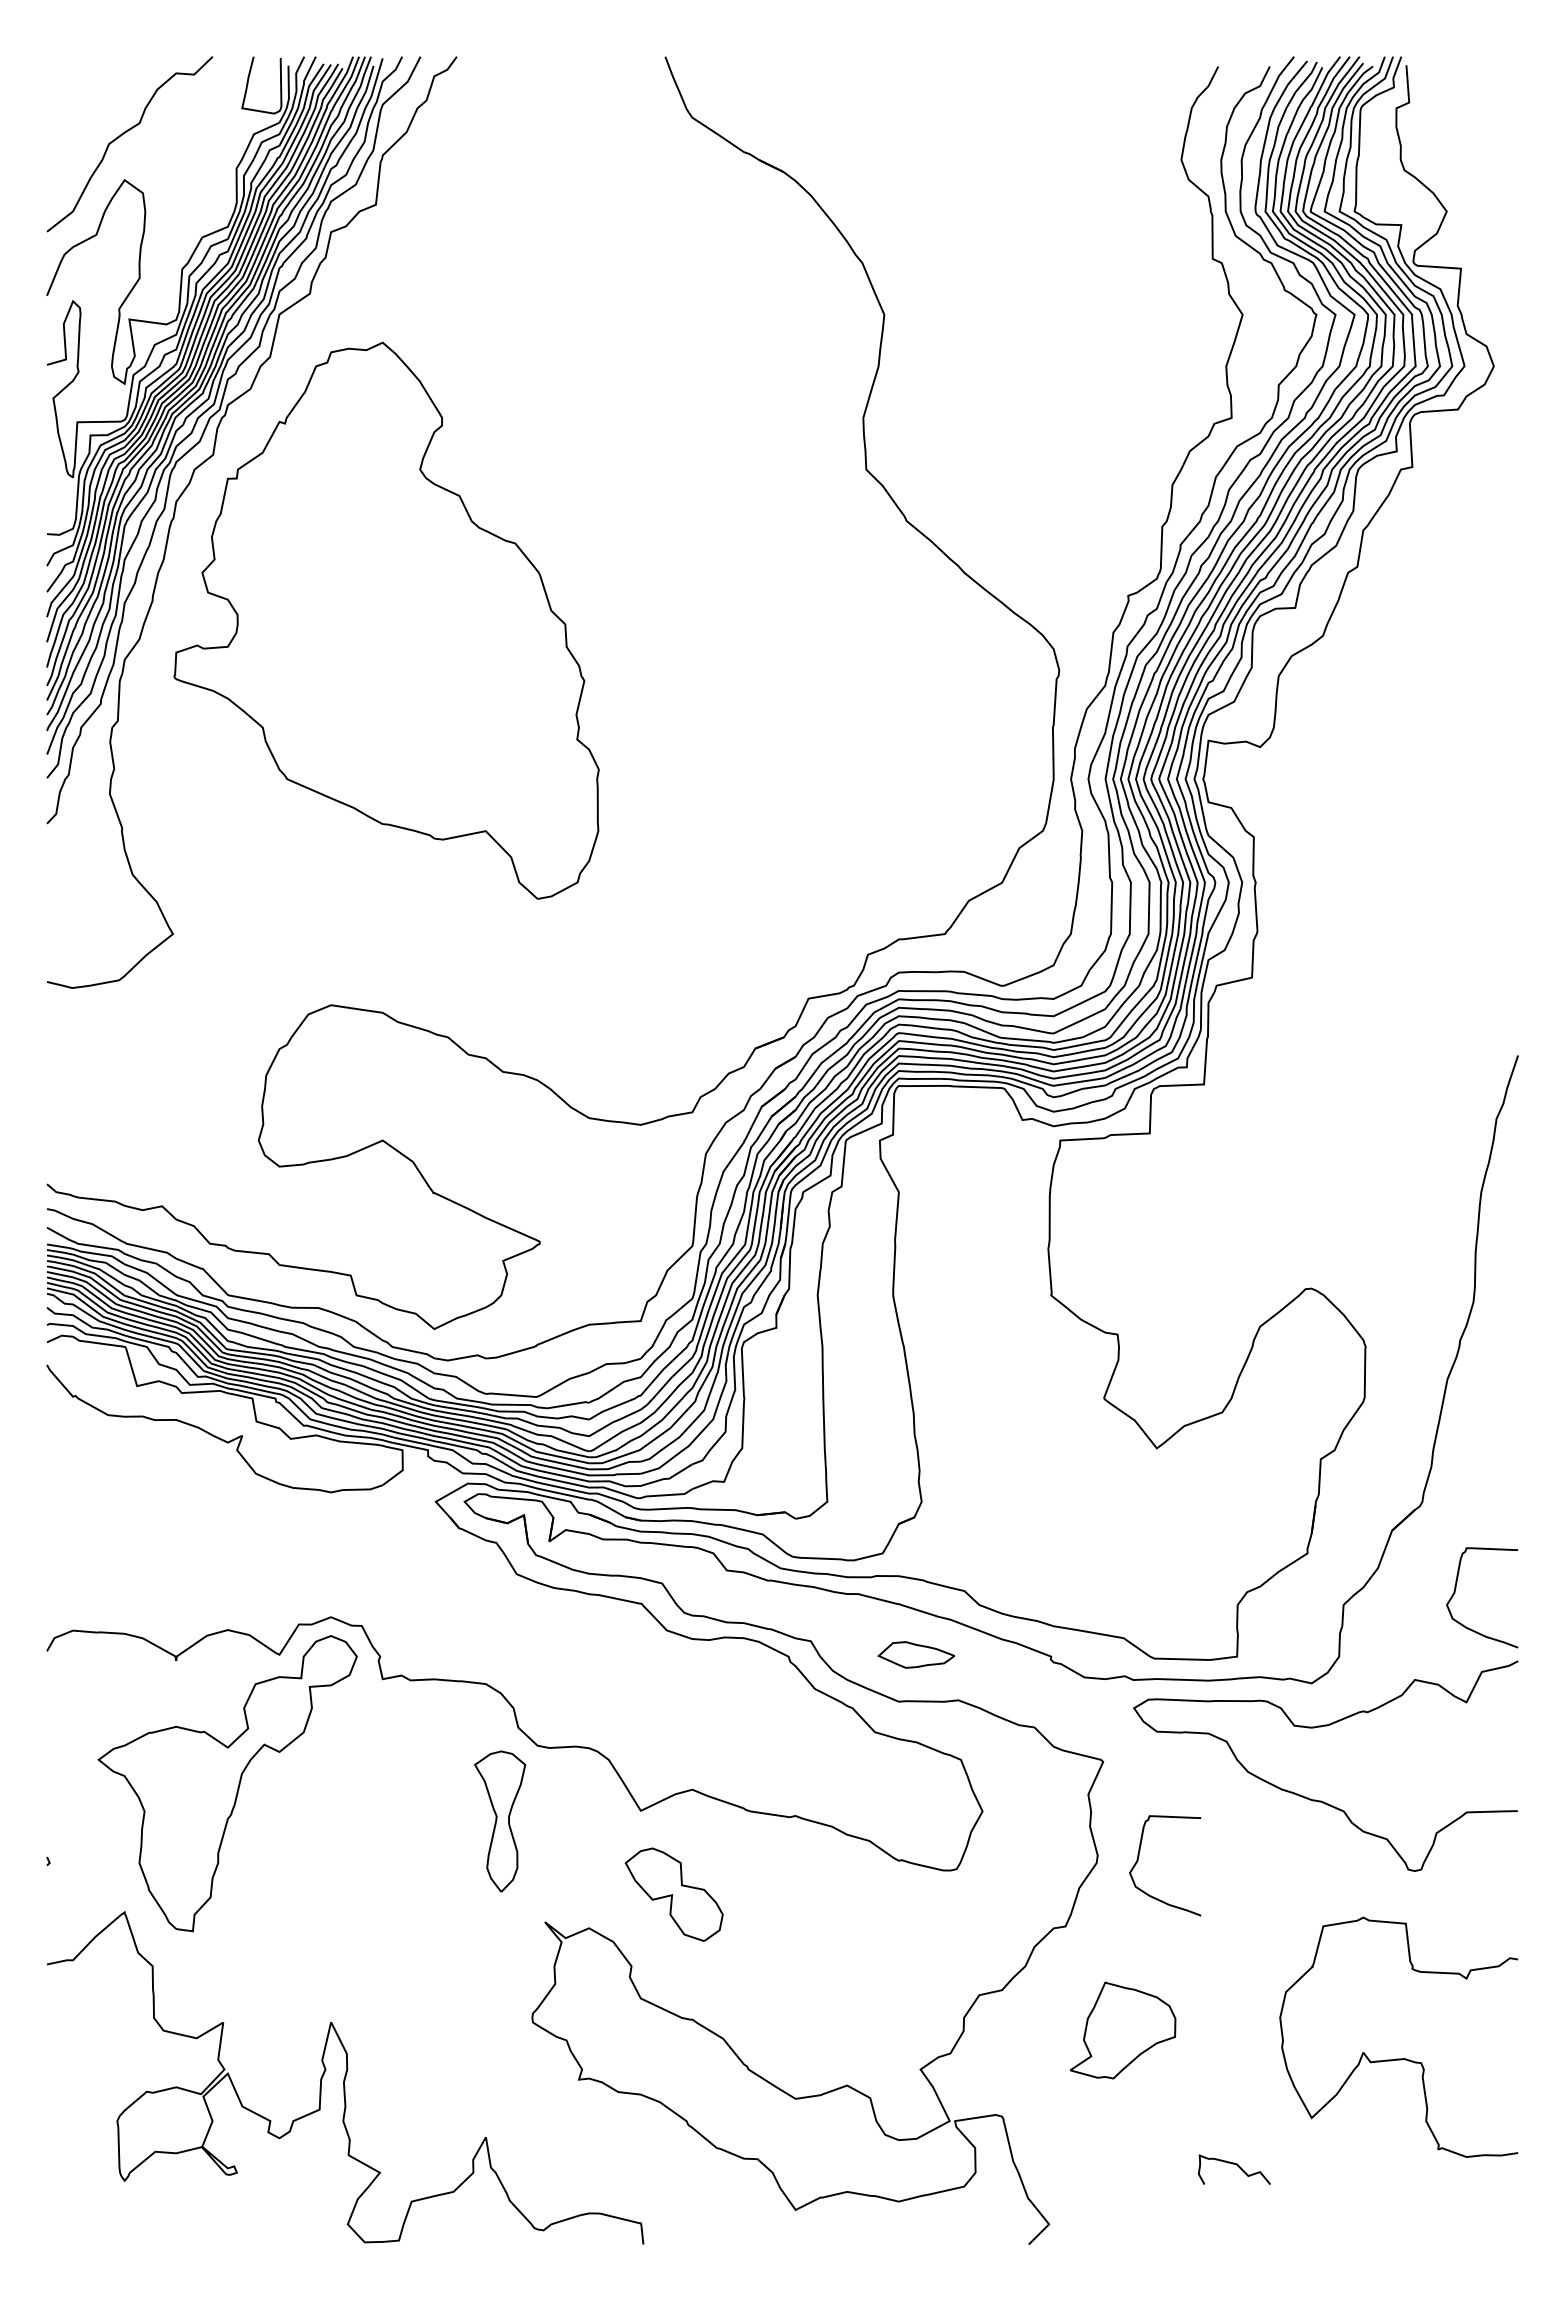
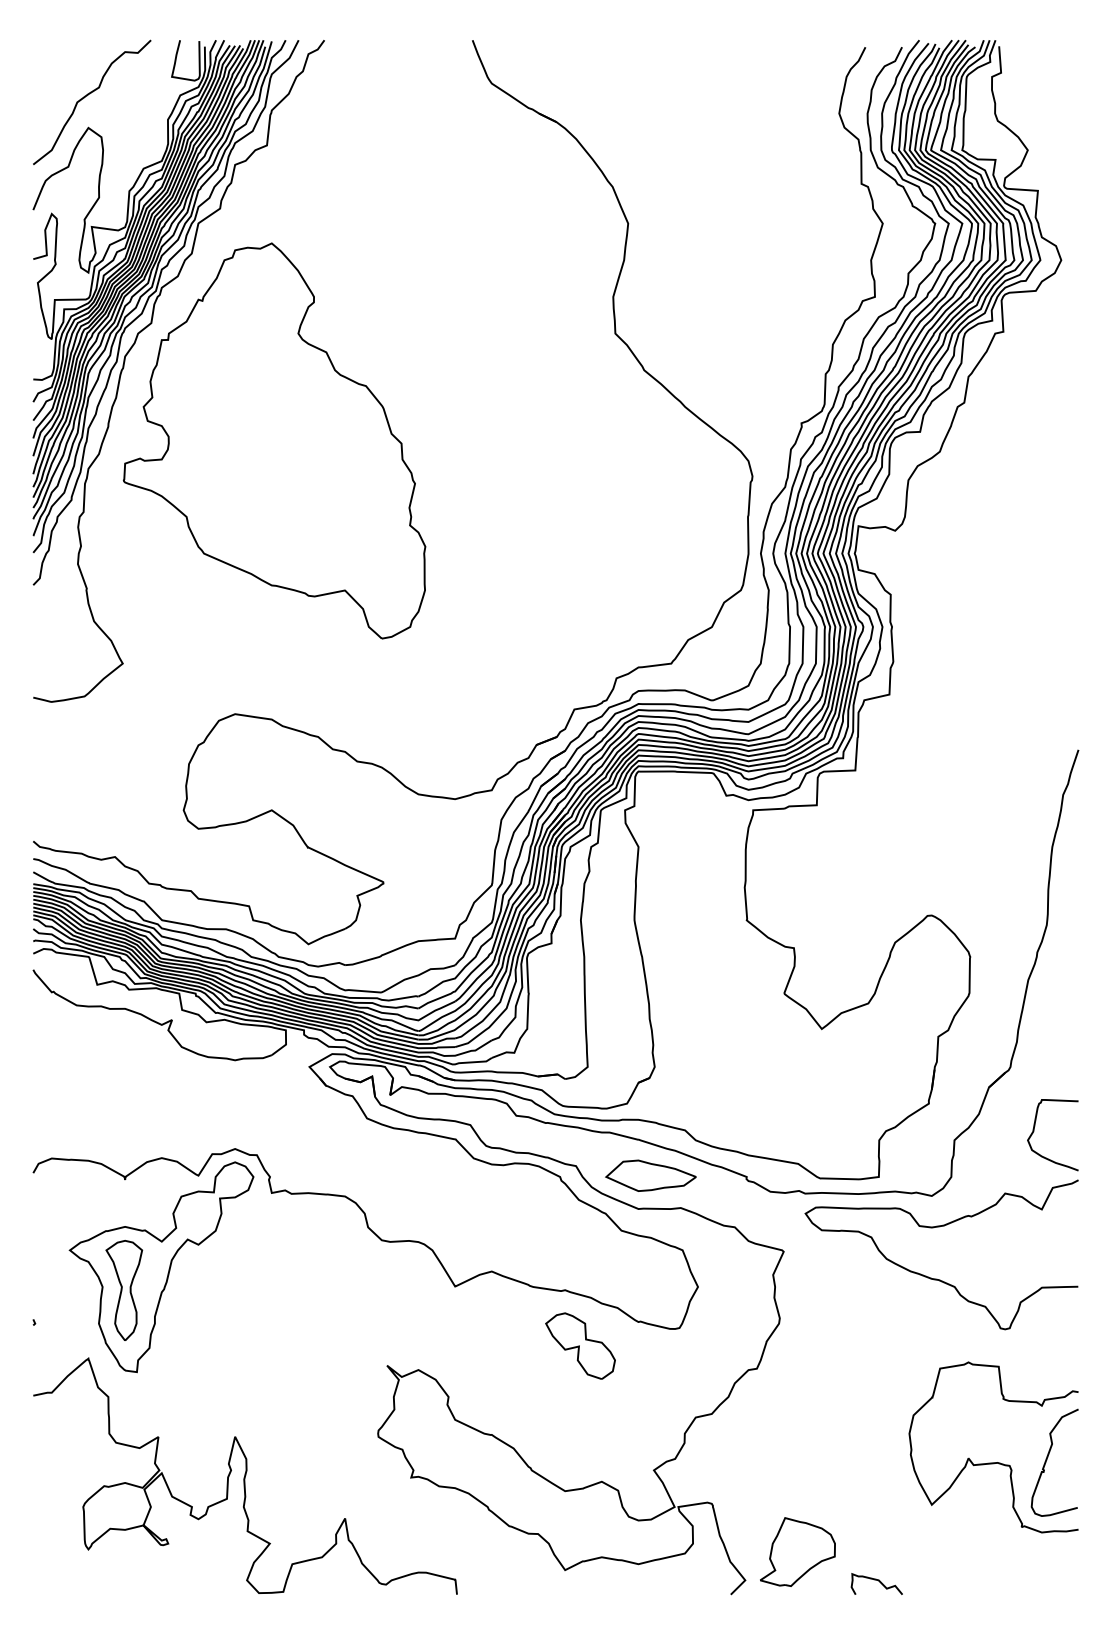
part: (916, 1654) -> (651, 1175), size x1.67
part: (500, 1821) -> (124, 1290), moved
curve: (1138, 1861) -> (808, 1322), removed
part: (673, 1894) -> (580, 1345), moved
part: (1123, 2030) -> (798, 1552), moved
curve: (1474, 2053) -> (1047, 1458), added
curve: (1237, 2166) -> (879, 1581), moved

